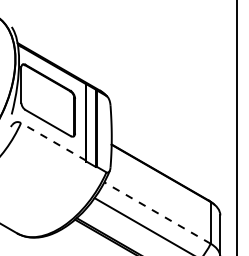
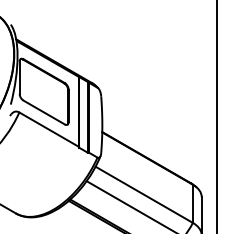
line: (52, 141) -> (48, 129), dashed -> solid
line: (156, 212) -> (143, 194), dashed -> solid

